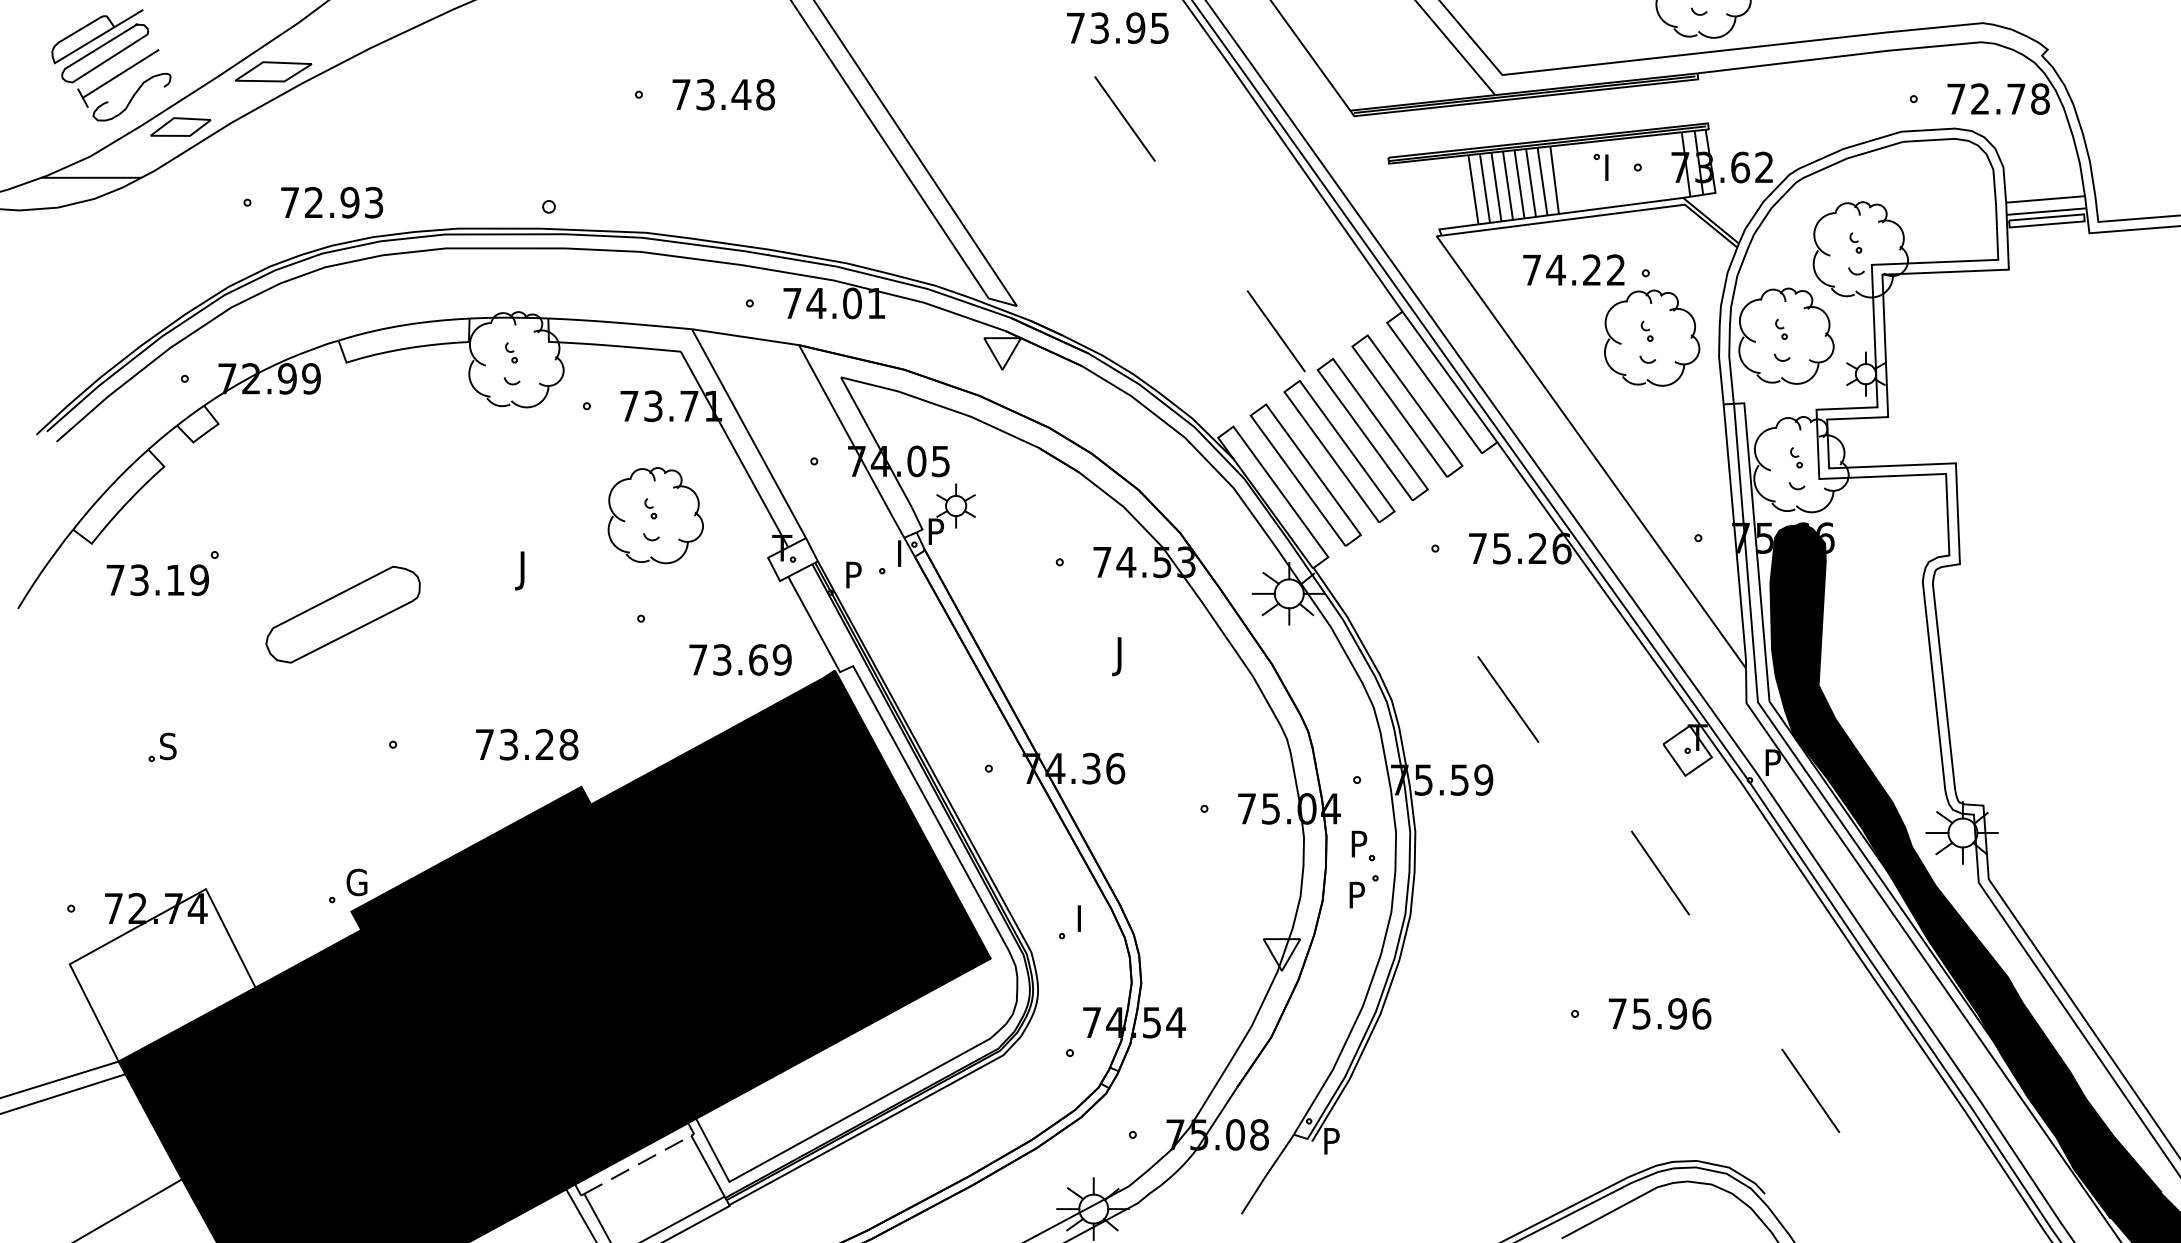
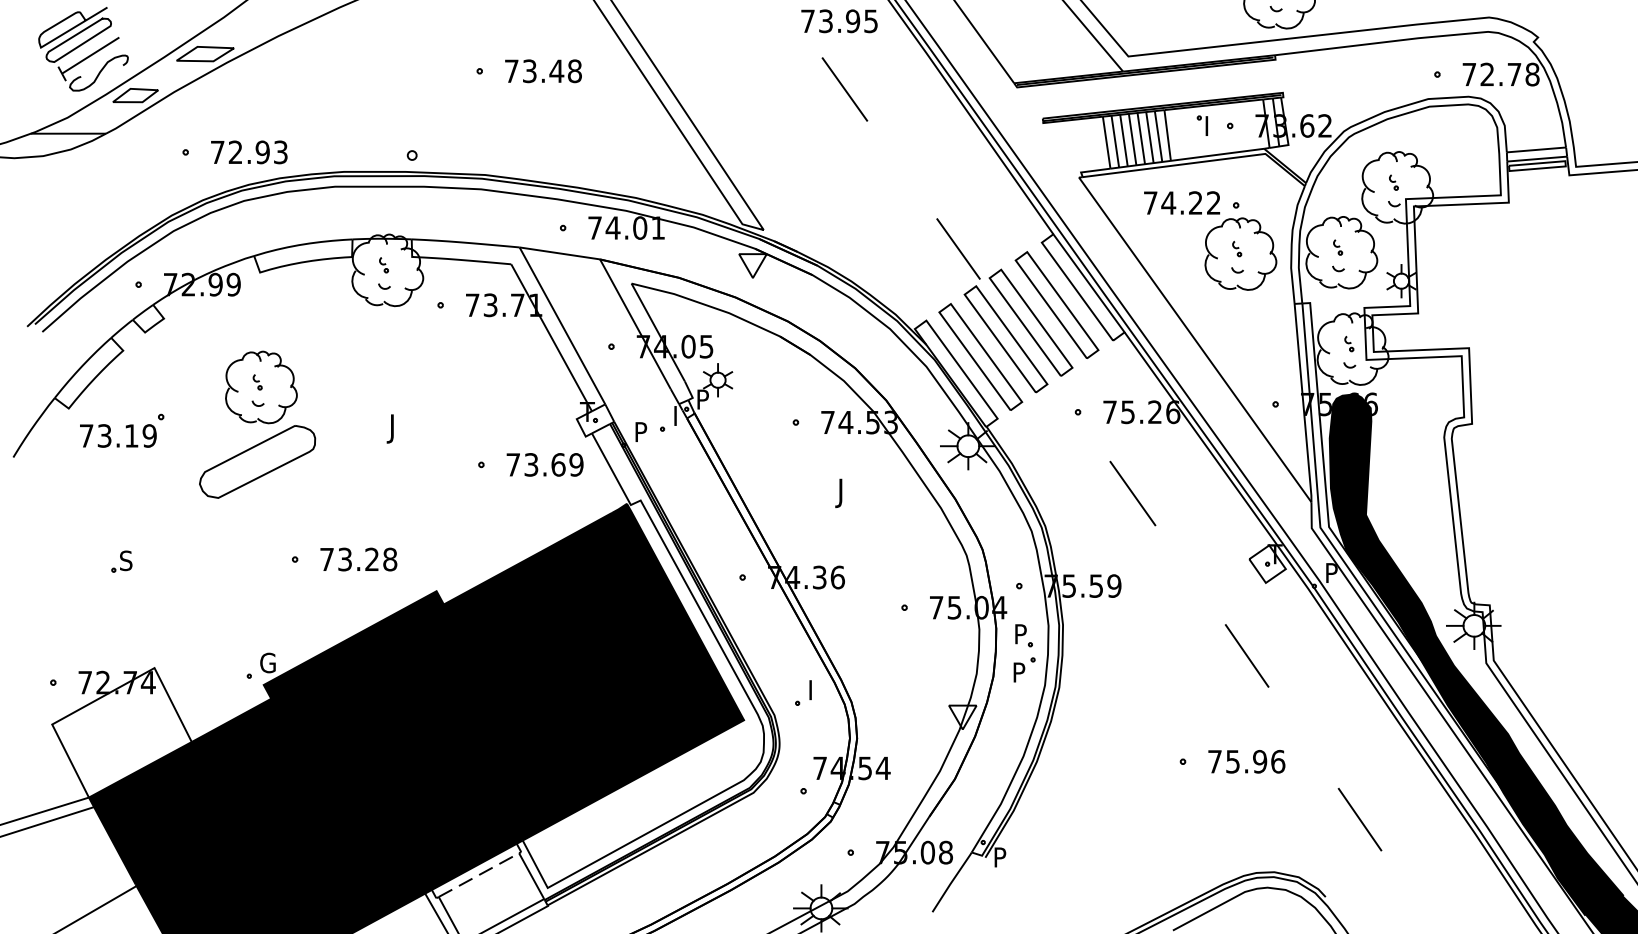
part: (655, 515) -> (261, 387), moved
text: (739, 659) -> (544, 464), moved
line: (1507, 699) -> (1132, 493), moved
text: (526, 744) -> (358, 559), moved

